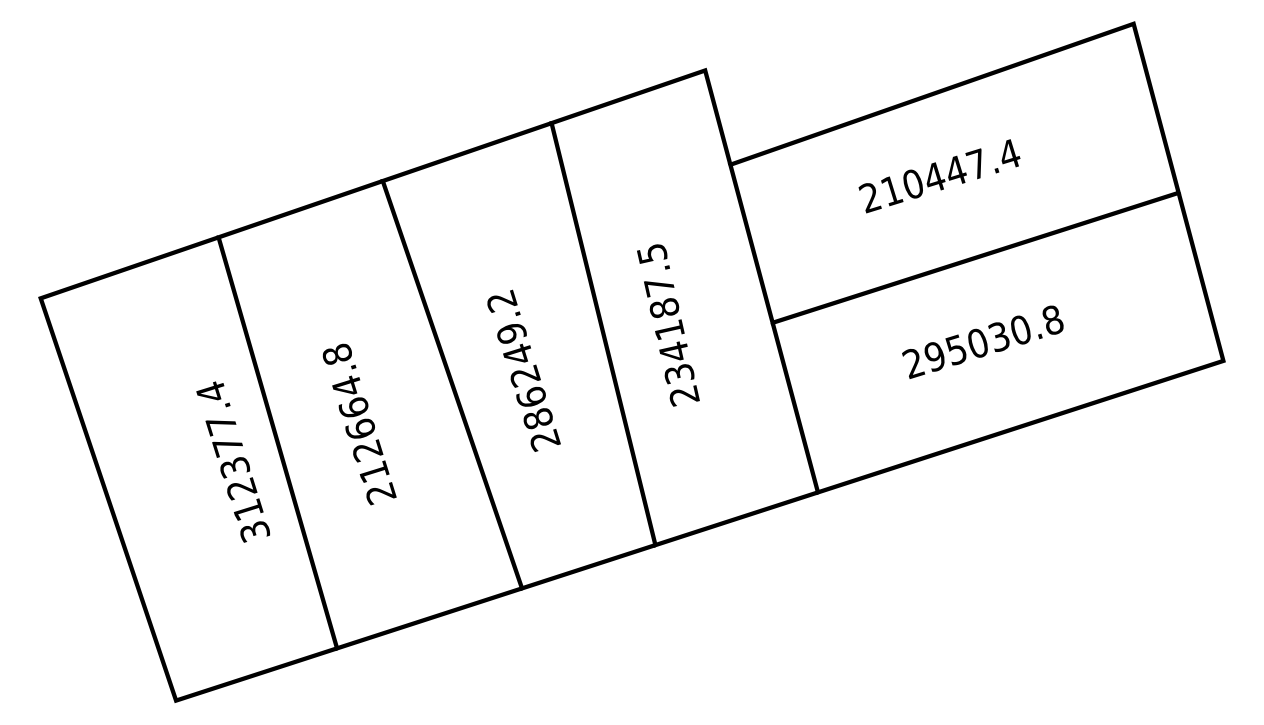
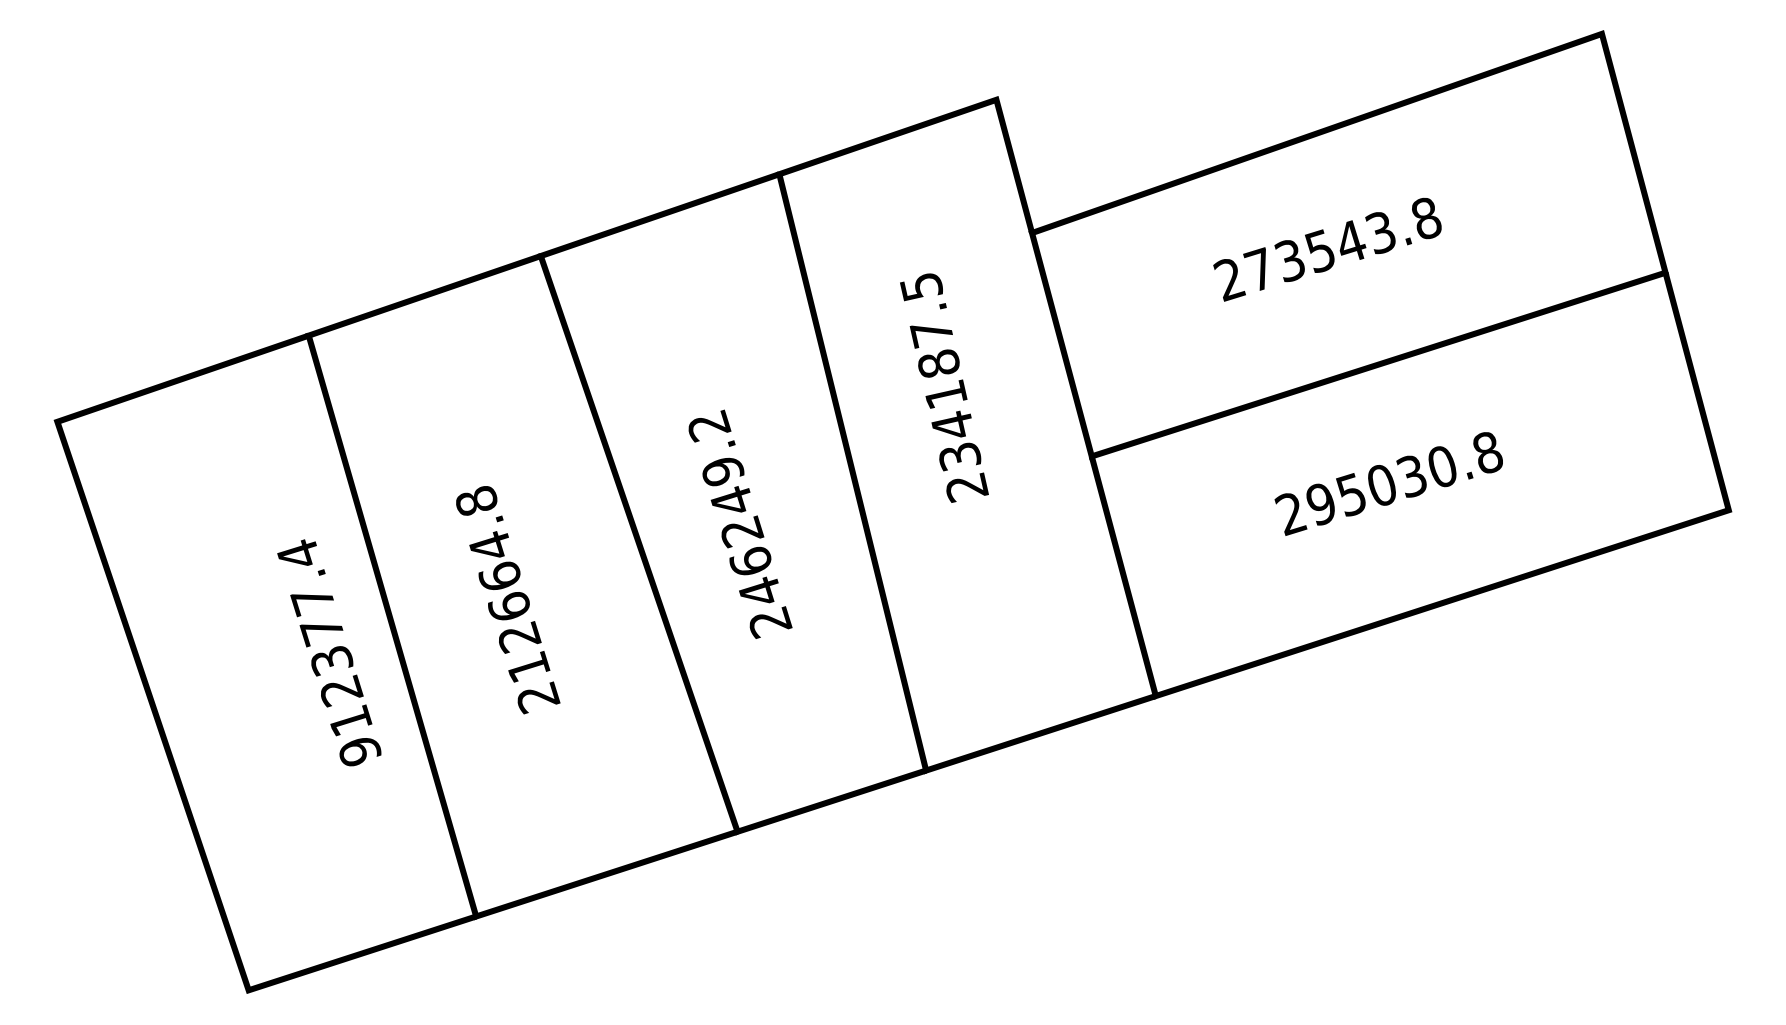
text: (950, 172) -> (1342, 244), 210447.4 -> 273543.8
text: (668, 324) -> (944, 387), moved
text: (538, 418) -> (760, 591), 286249.2 -> 246249.2
text: (255, 531) -> (360, 751), 312377.4 -> 912377.4

